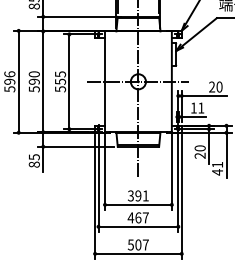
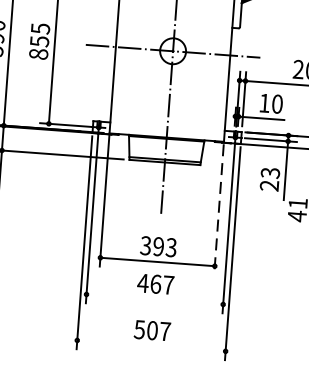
text: (60, 89) -> (38, 54), 555 -> 855
text: (201, 107) -> (277, 103), 11 -> 10
text: (199, 148) -> (269, 173), 20 -> 23
line: (171, 172) -> (218, 210), solid -> dashed
text: (145, 195) -> (170, 246), 391 -> 393
line: (138, 226) -> (155, 299), removed
line: (138, 253) -> (151, 345), removed

